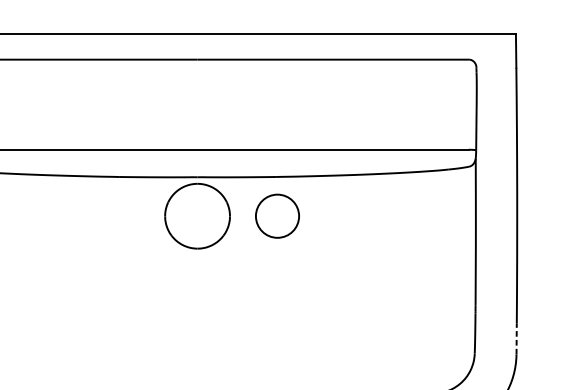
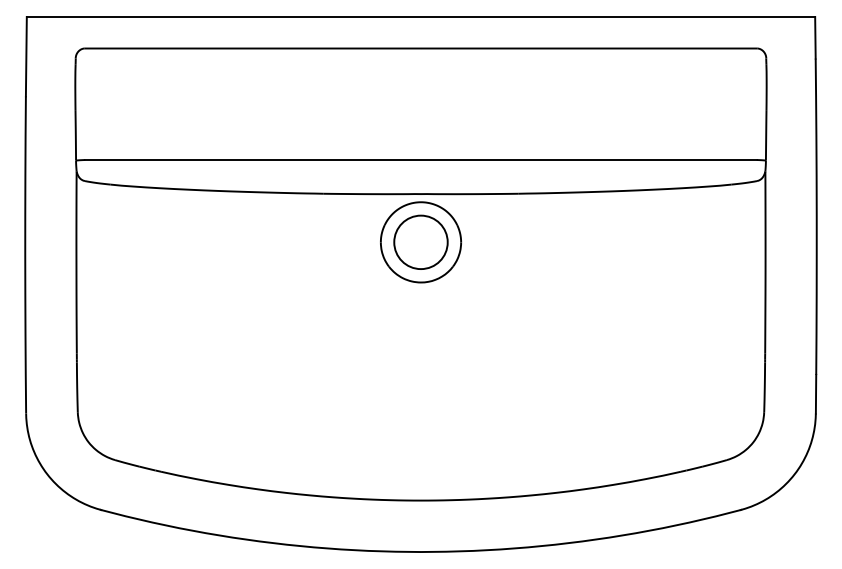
circle: (277, 215) -> (420, 241), moved
line: (517, 338) -> (816, 393), dashed -> solid

